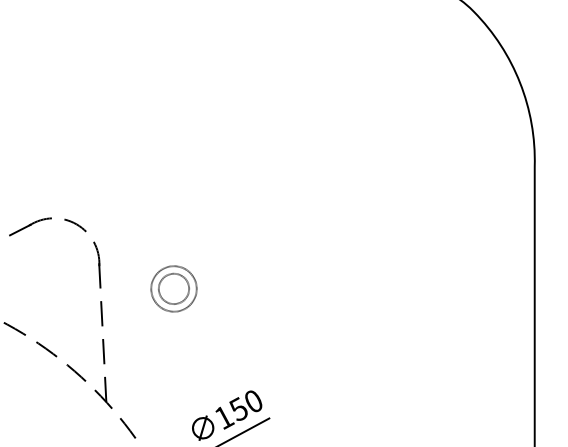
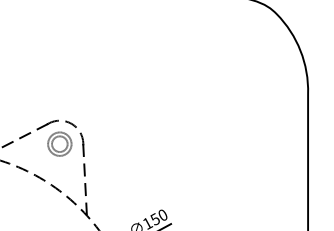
part: (173, 287) -> (59, 143), moved

